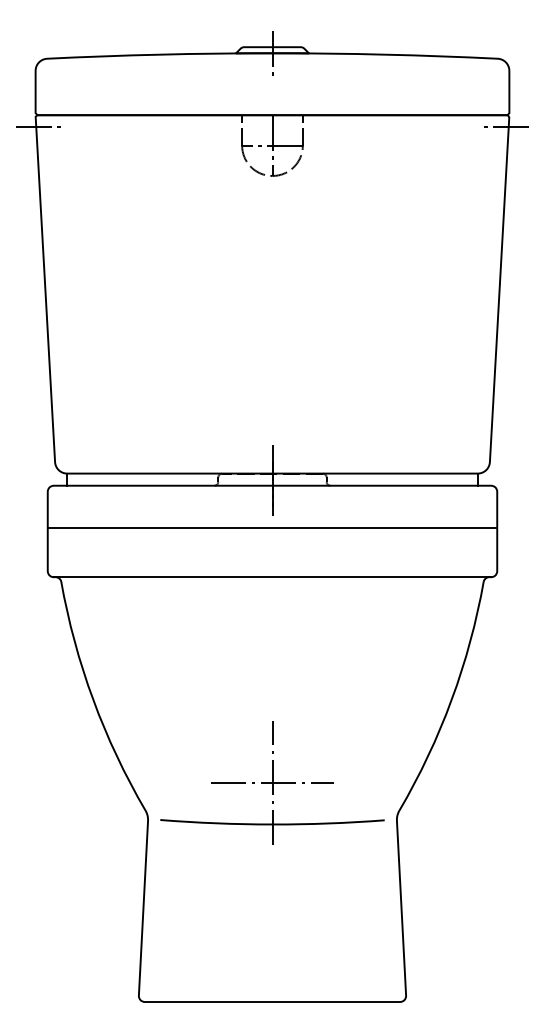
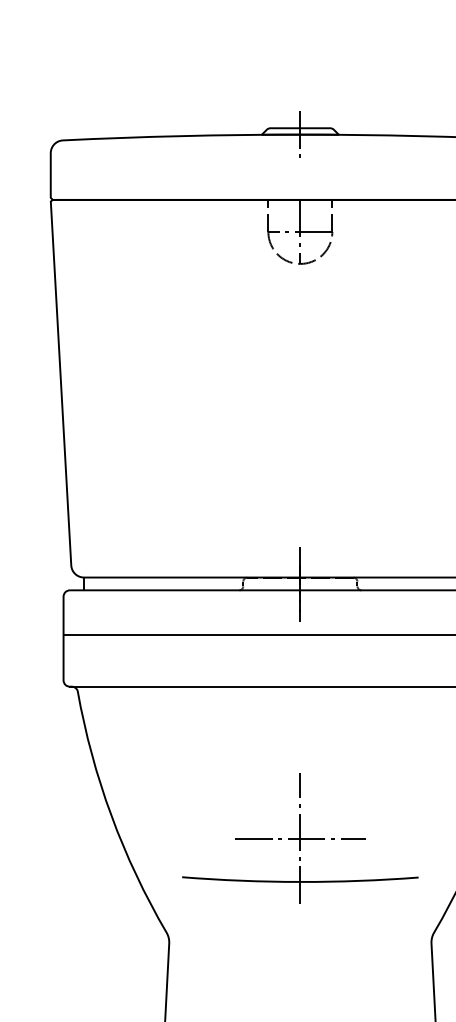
line: (39, 127) -> (54, 212), removed
part: (272, 782) -> (300, 837), moved

